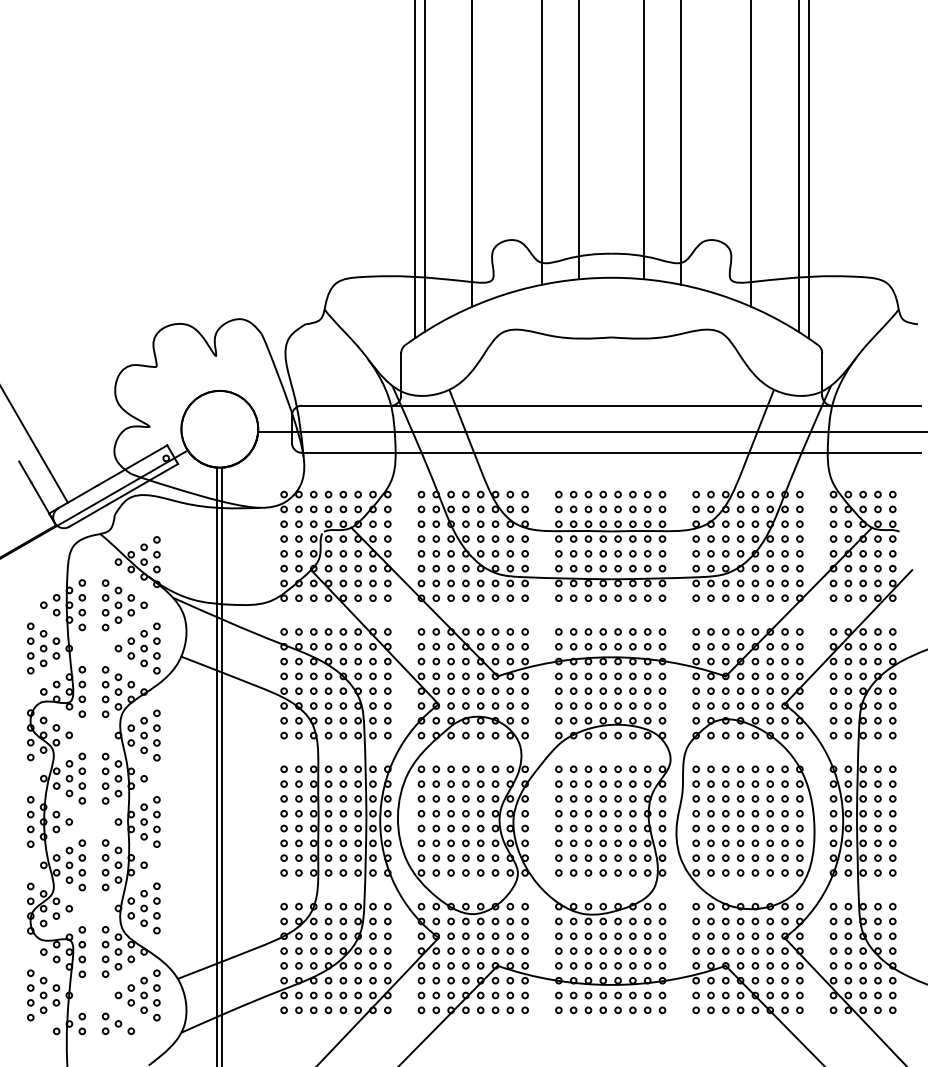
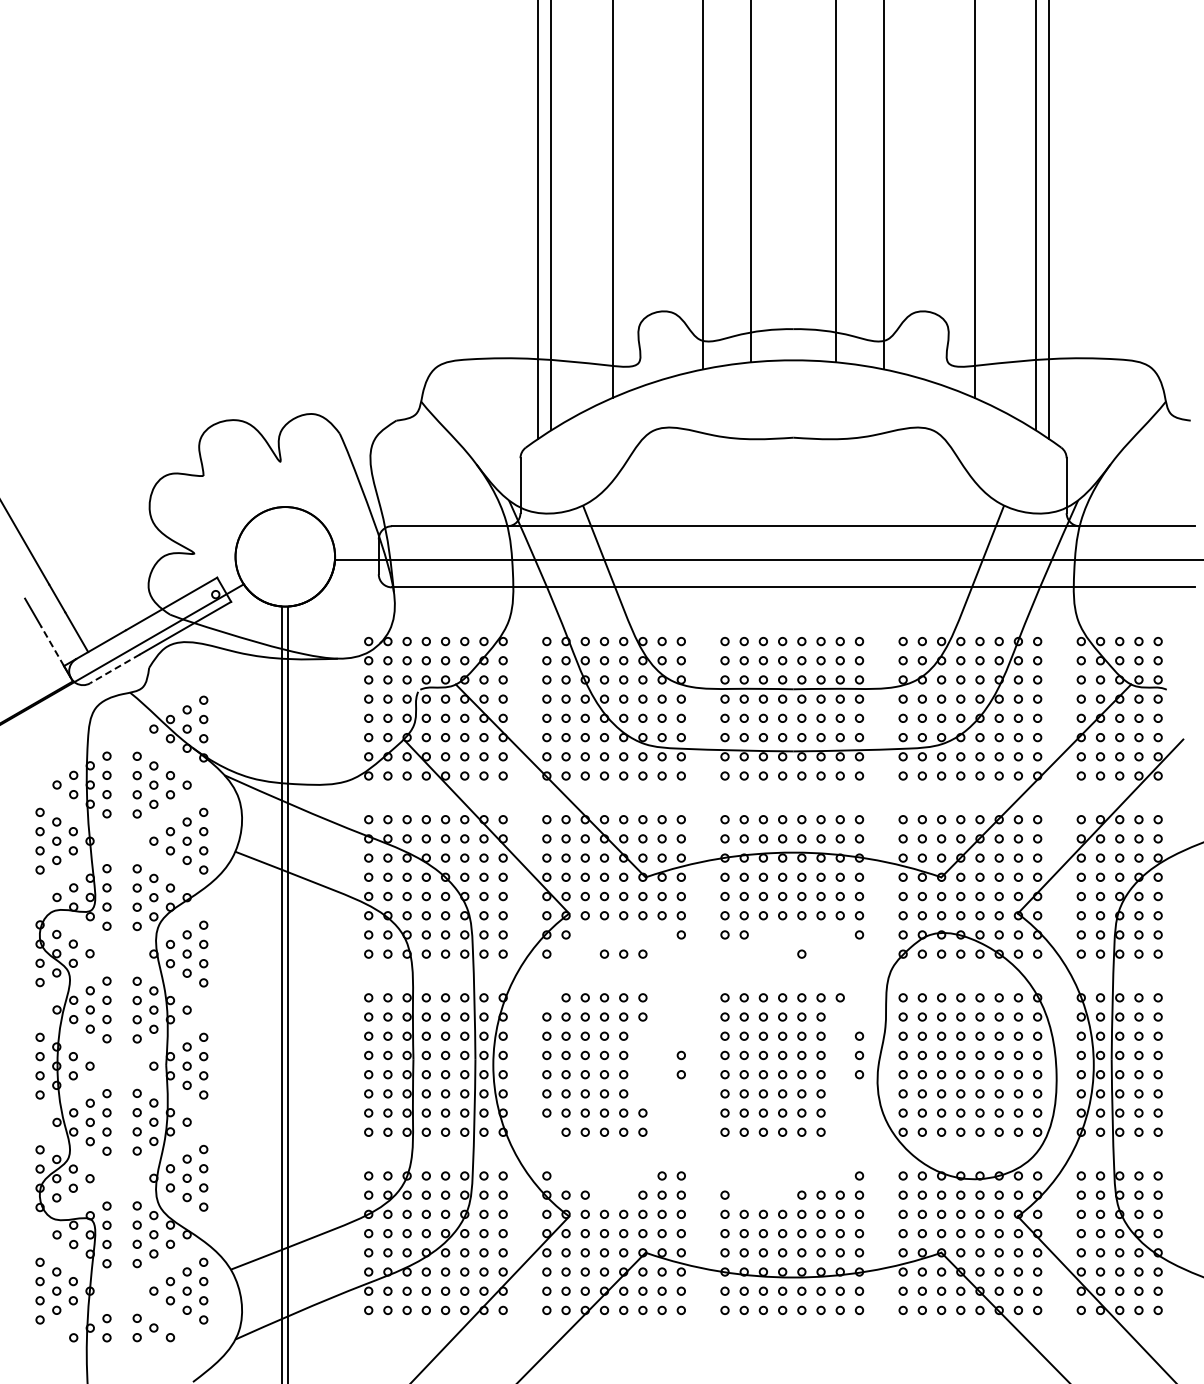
line: (40, 498) -> (52, 646), solid -> dashed
line: (88, 515) -> (115, 668), solid -> dashed
part: (533, 819) -> (692, 1063), removed

